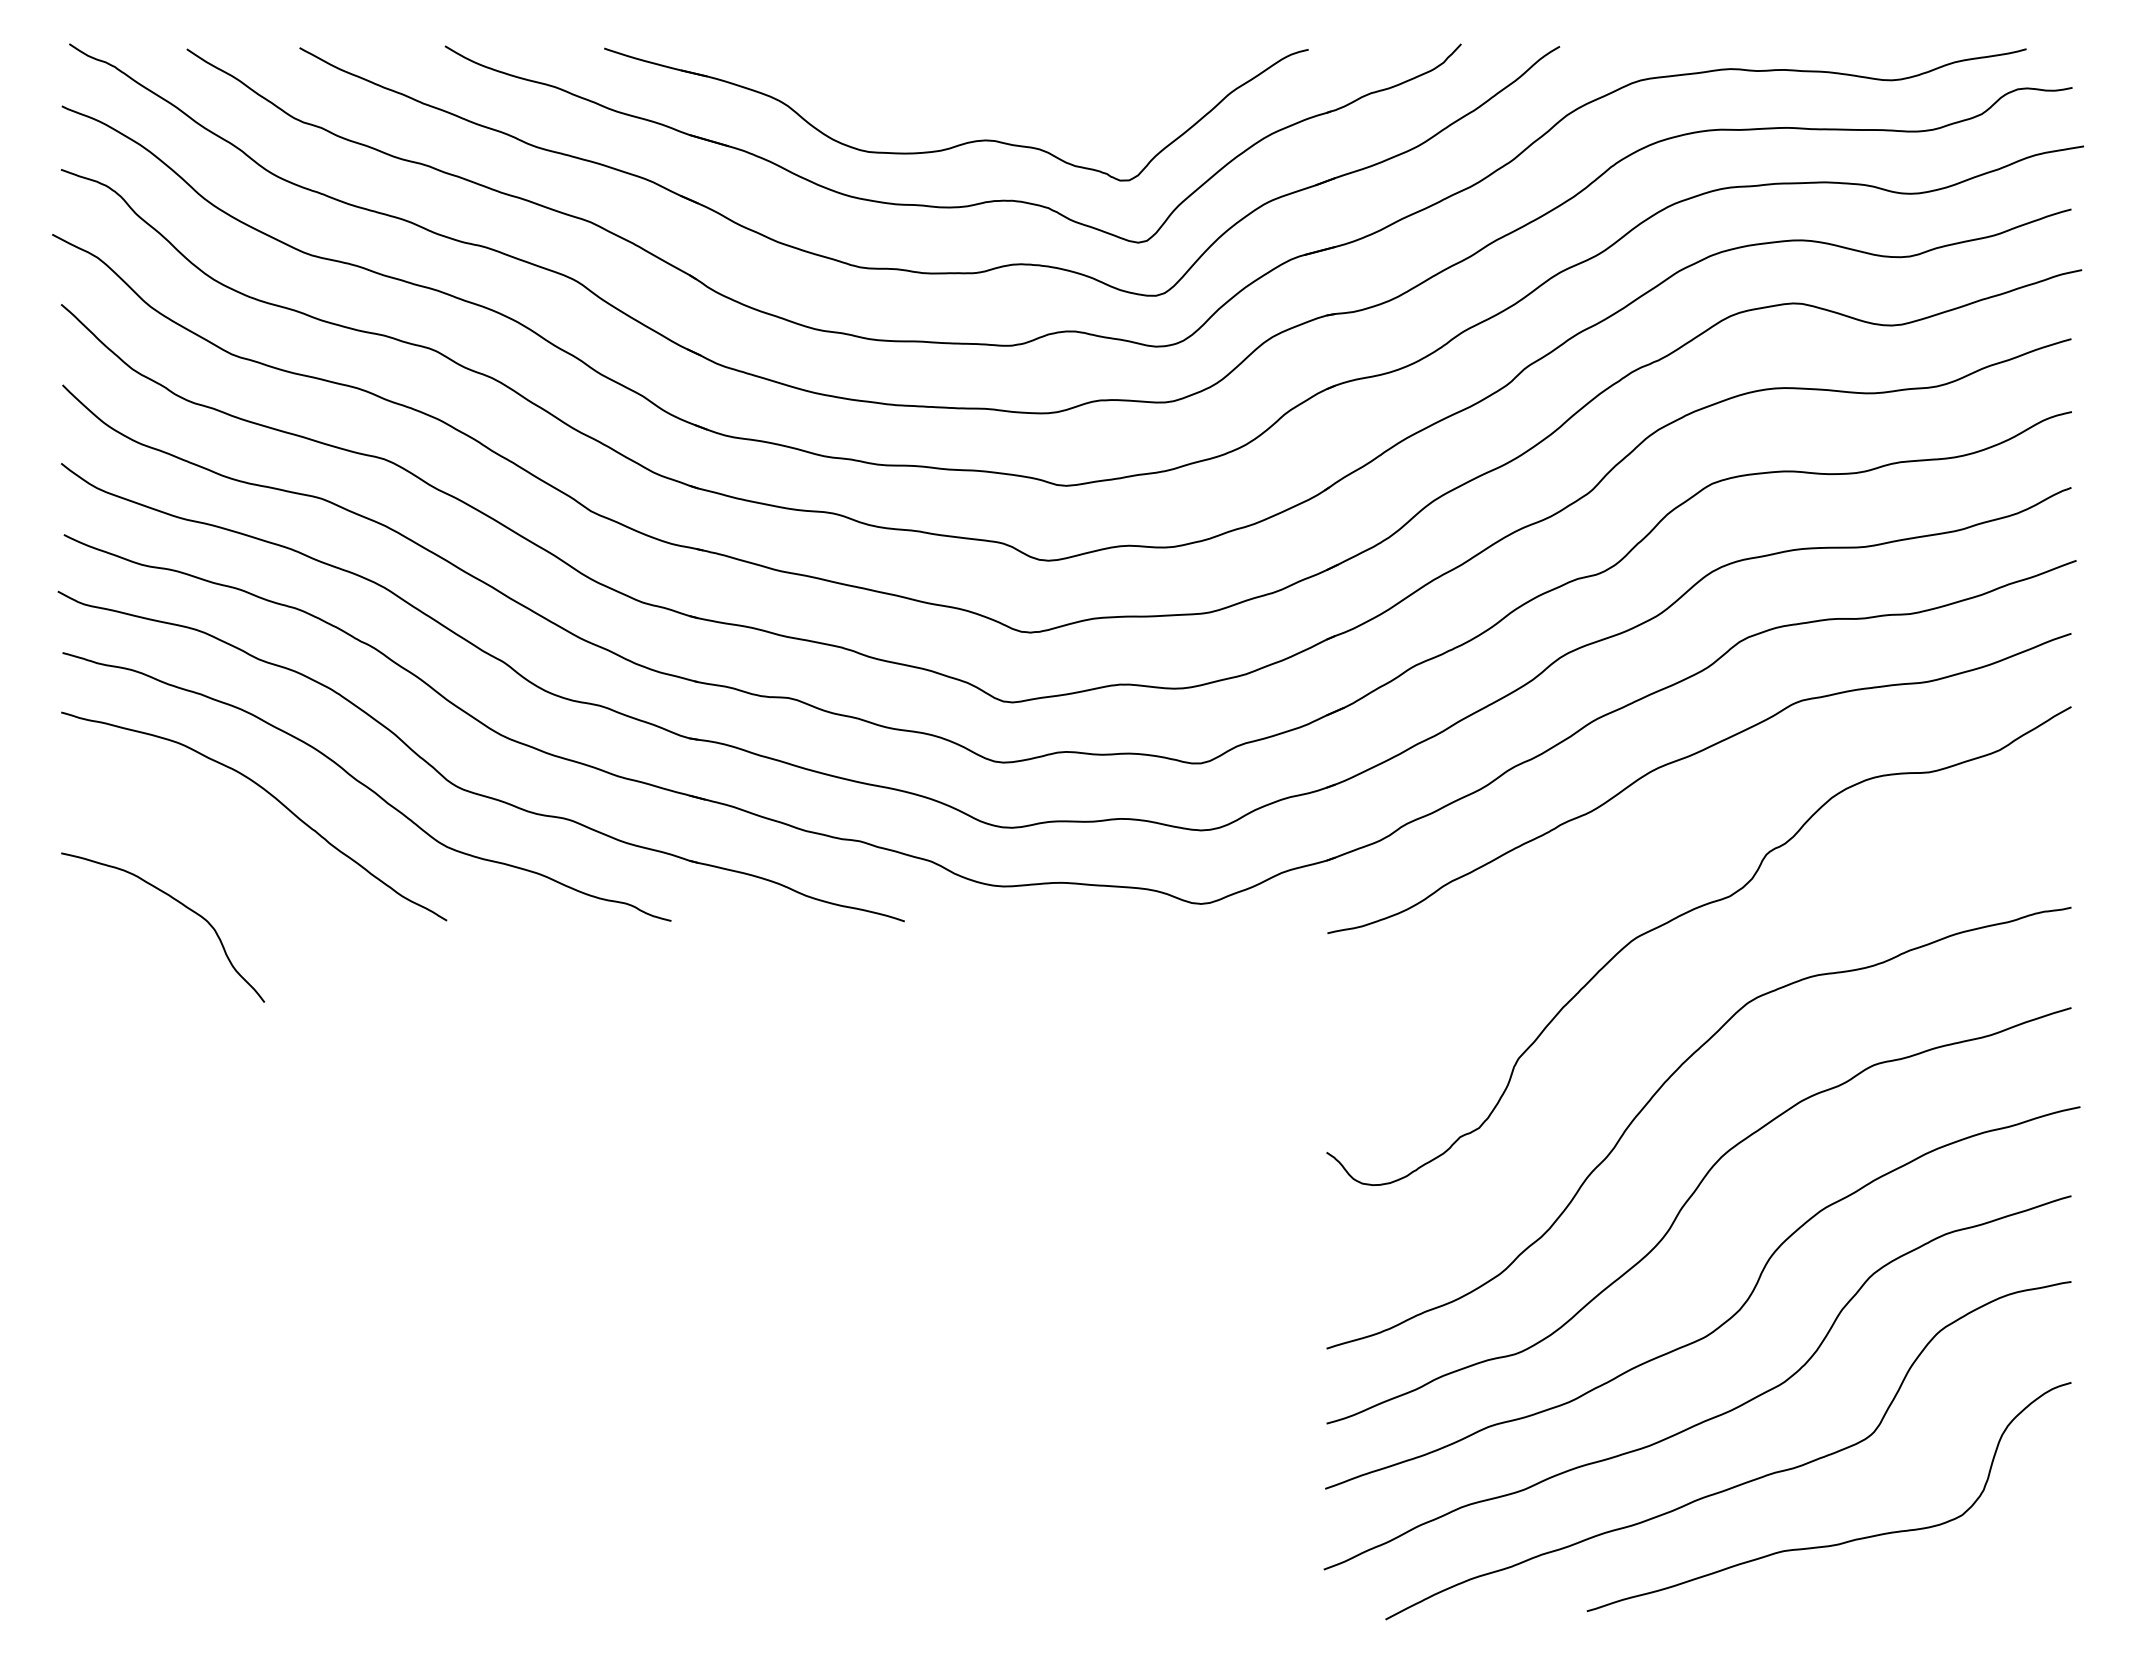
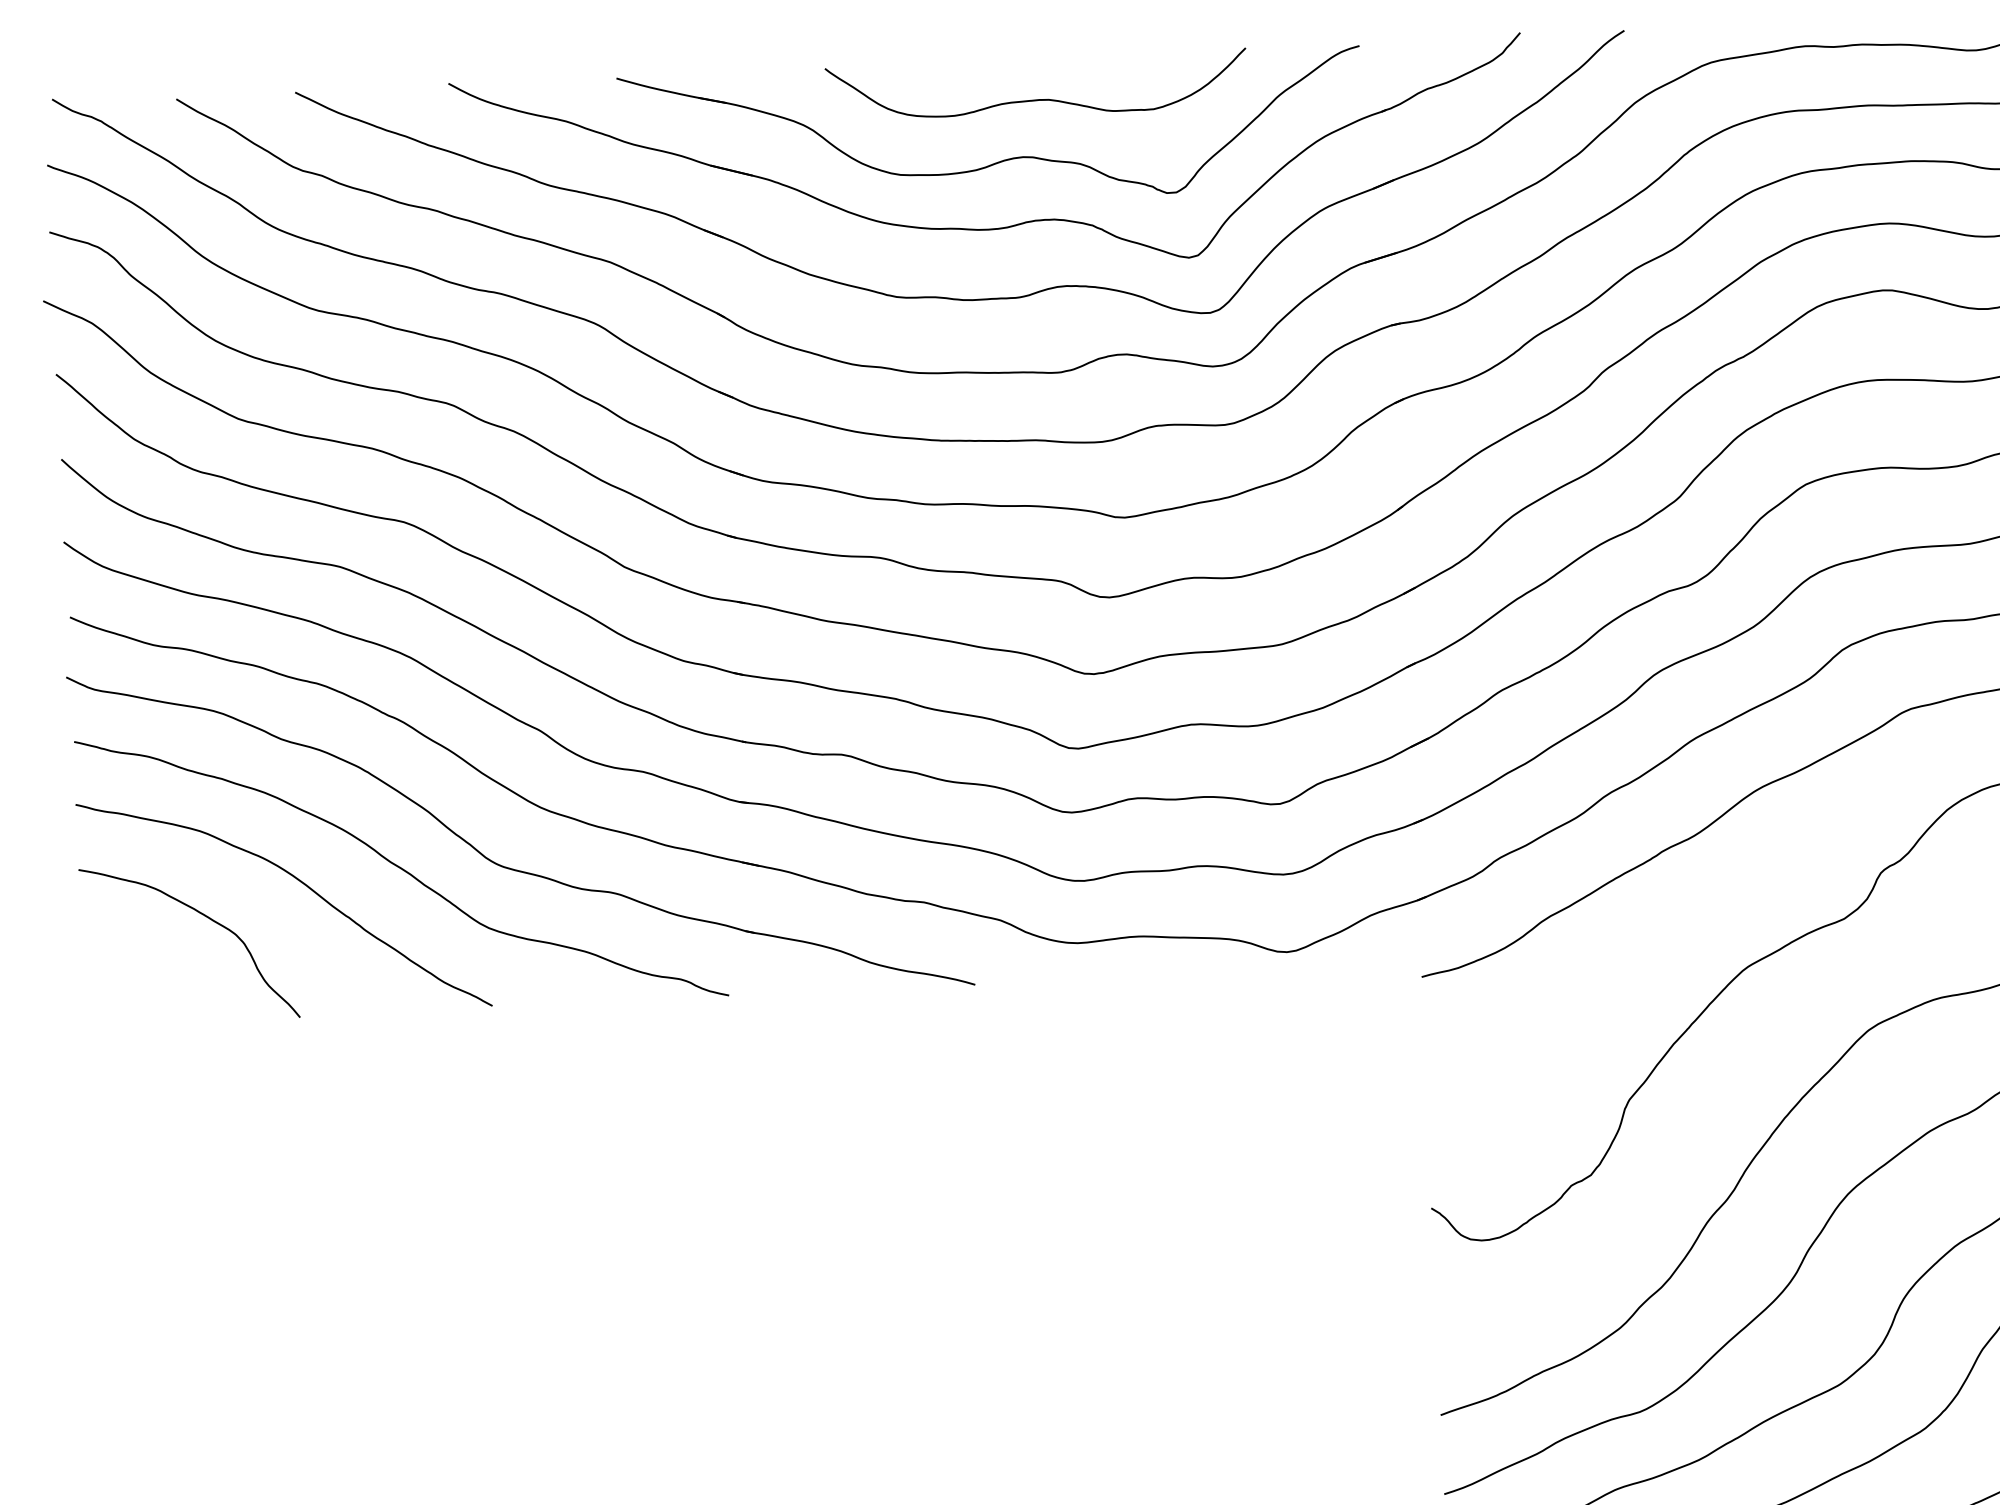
curve: (1001, 86) -> (1037, 99), added
curve: (179, 903) -> (205, 917), moved

